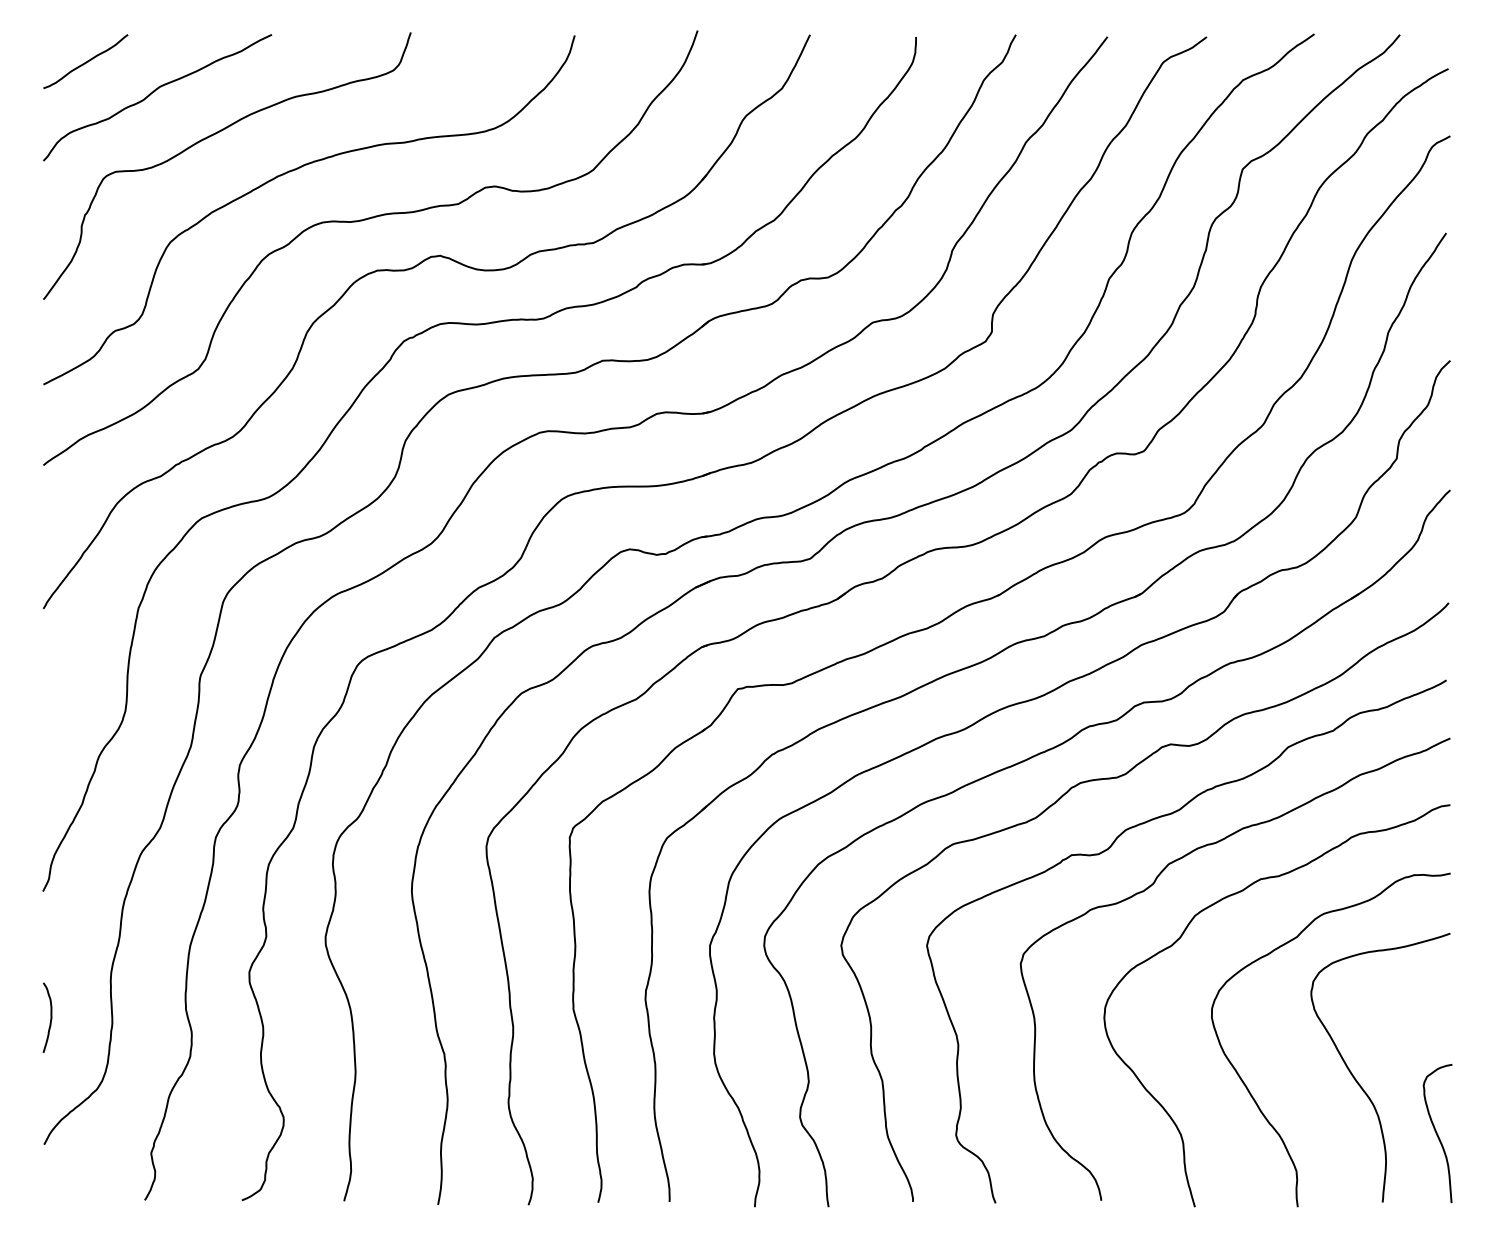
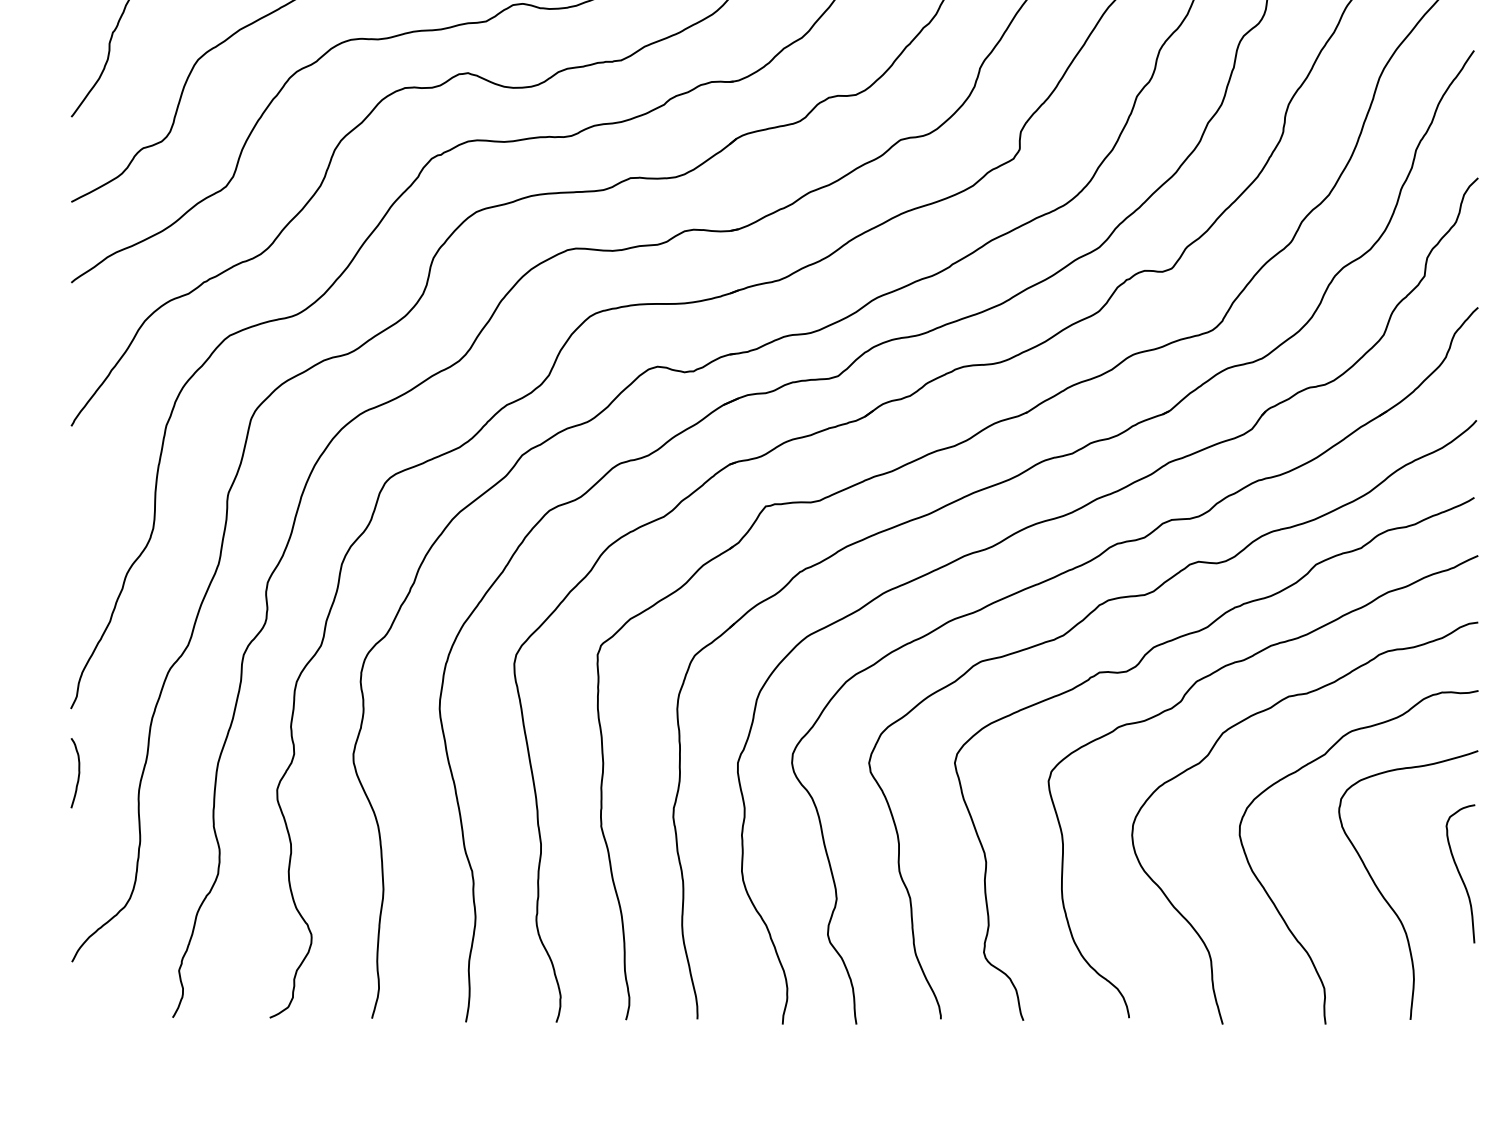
curve: (50, 1017) -> (78, 772), moved
curve: (1437, 1133) -> (1460, 873), moved

